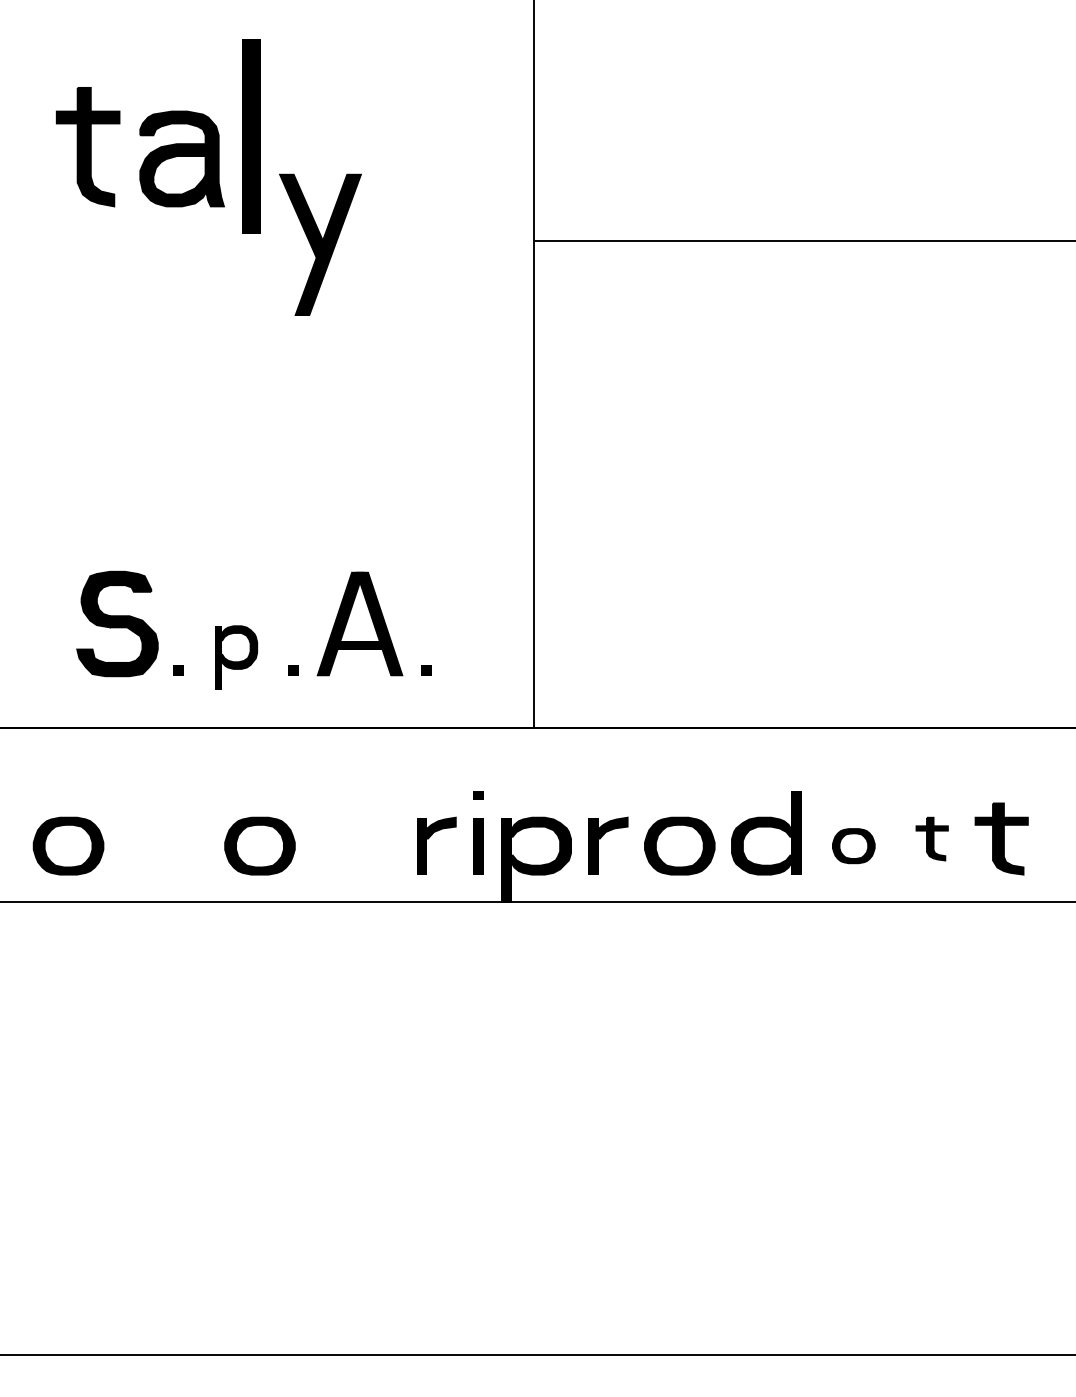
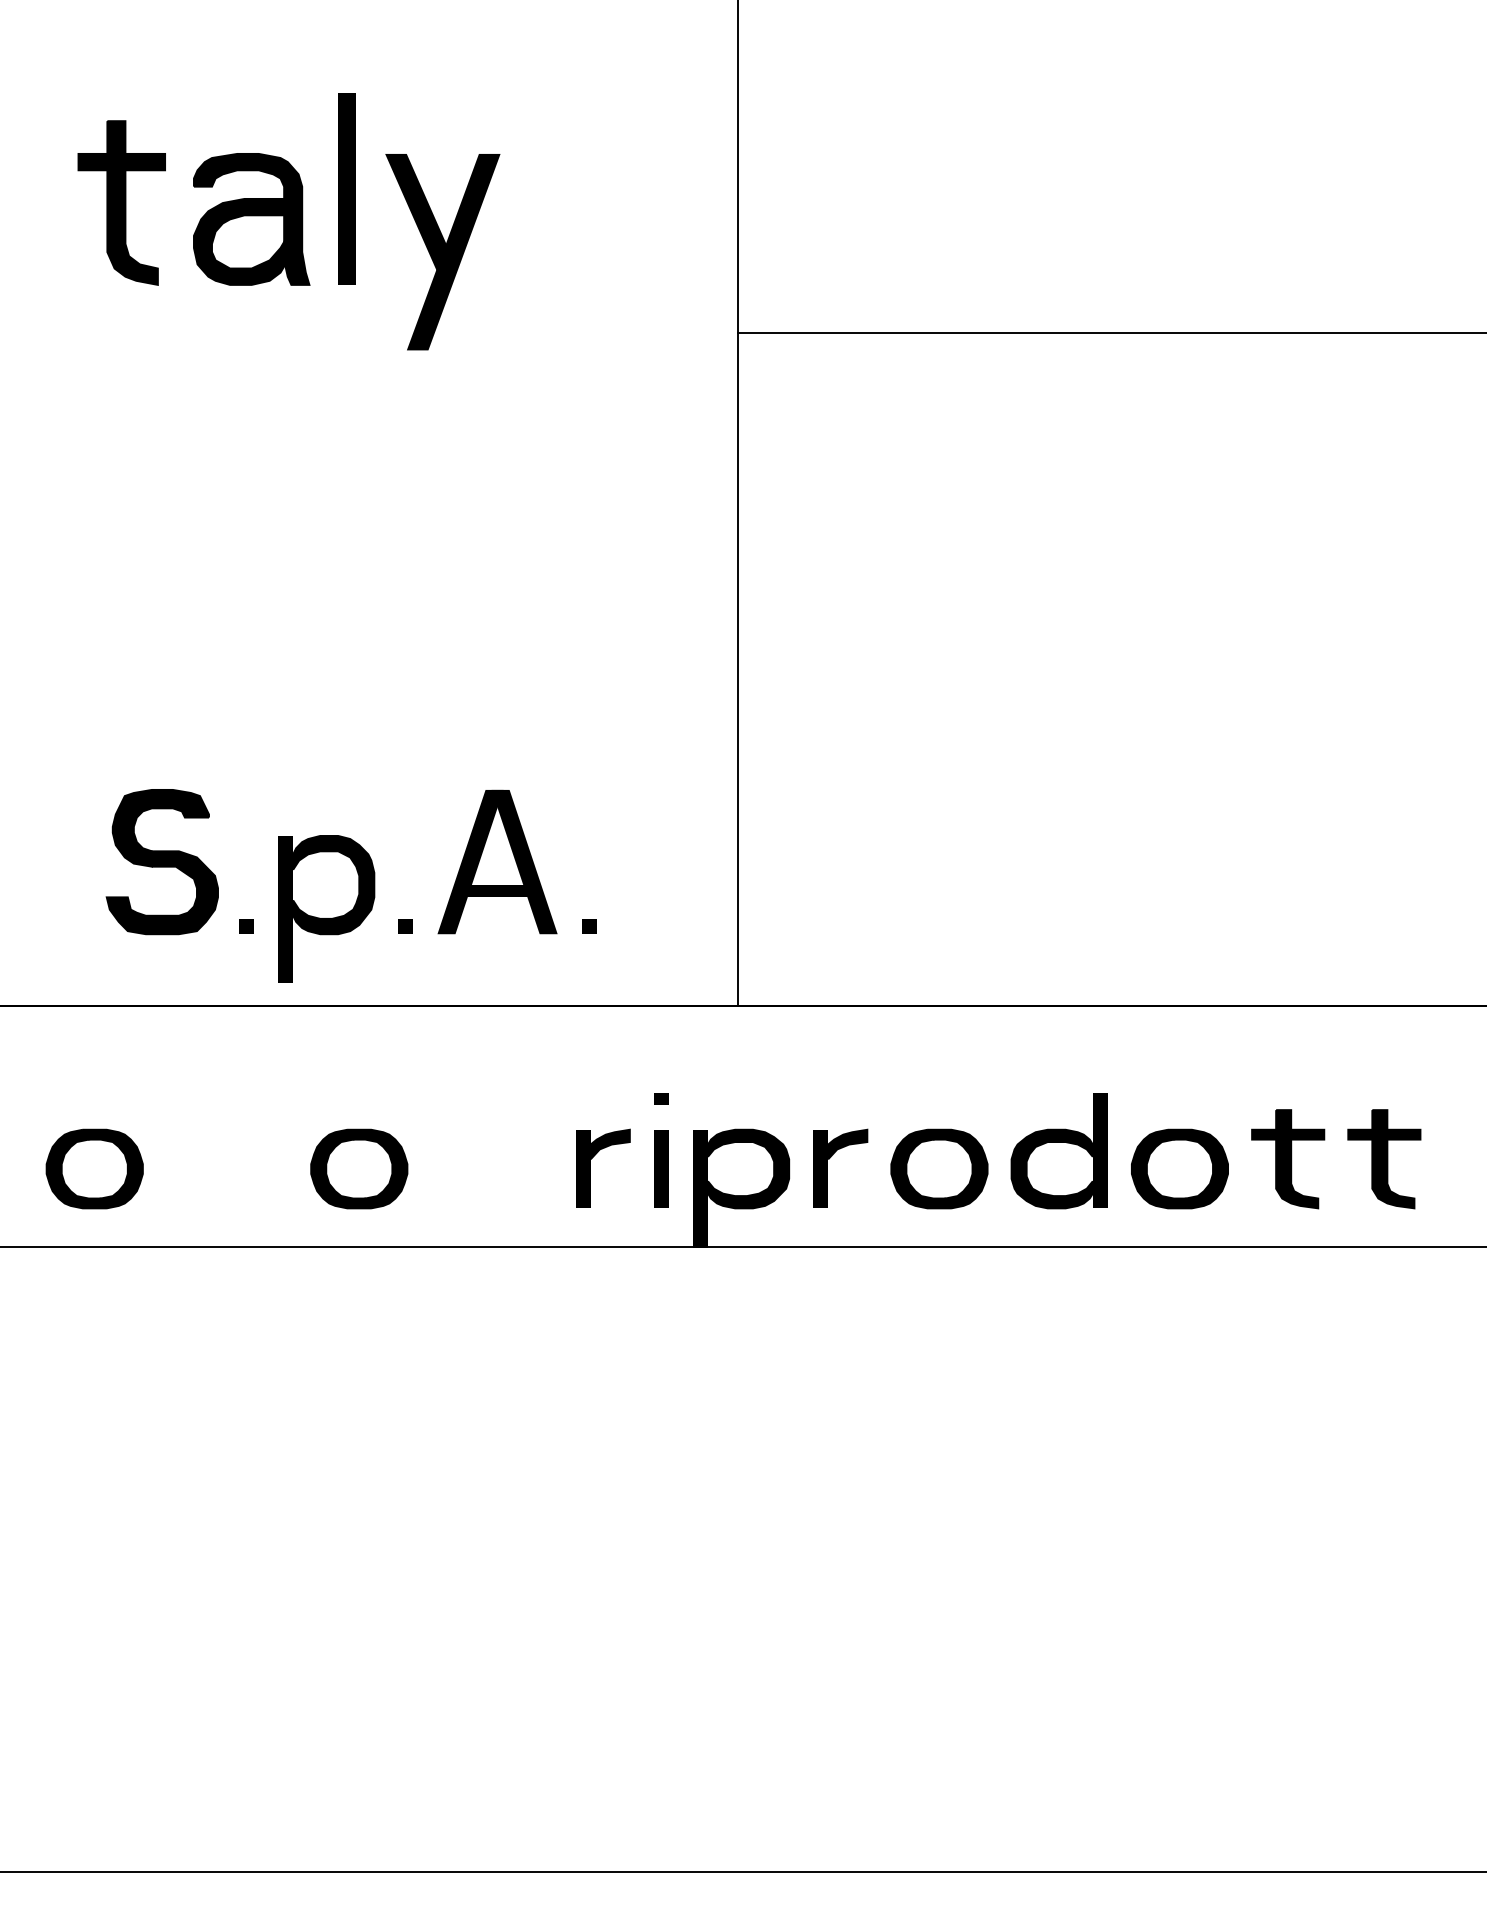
part: (250, 136) -> (346, 188), size x0.71
part: (320, 245) -> (442, 252), moved
part: (236, 657) -> (326, 908), size x1.67
part: (932, 839) -> (1288, 1159), size x1.67
part: (853, 845) -> (1179, 1168), size x1.67

